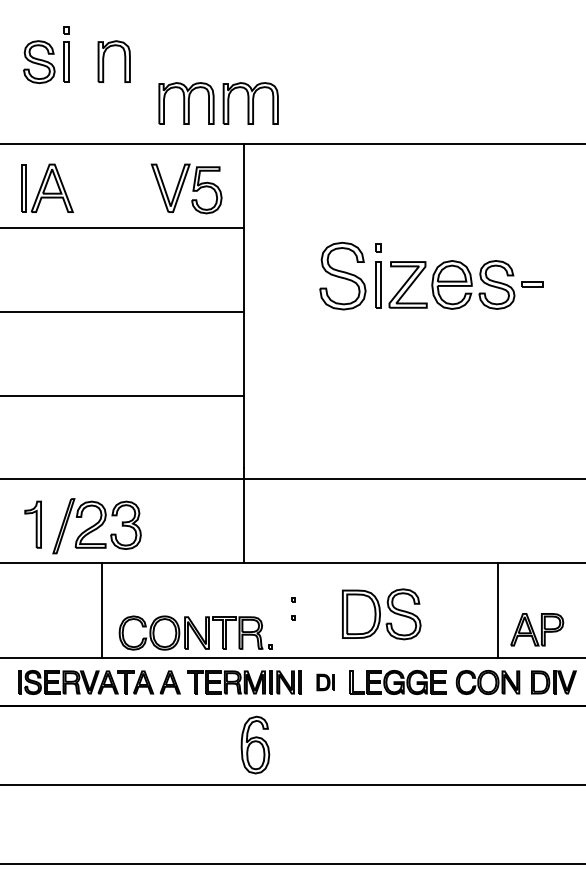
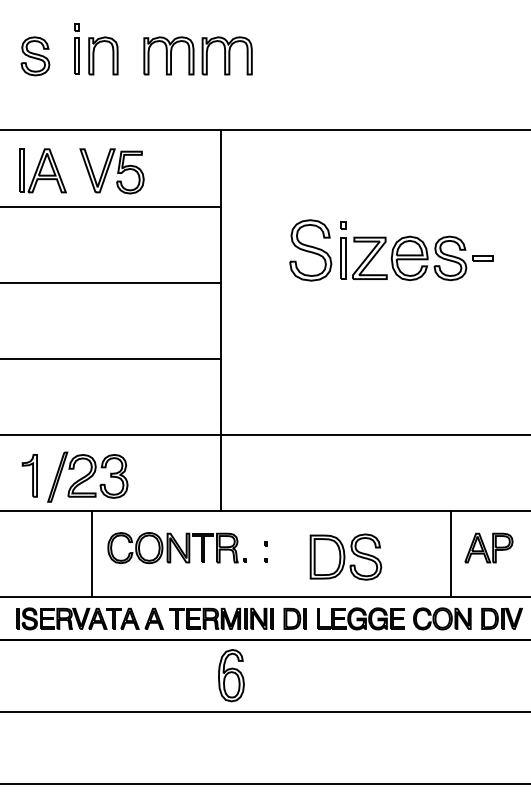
part: (65, 53) -> (76, 48), moved
part: (218, 103) -> (197, 55), moved
part: (186, 189) -> (111, 171), moved
part: (536, 629) -> (488, 547), moved
part: (194, 633) -> (176, 548), moved
part: (324, 682) -> (294, 618), size x1.43

